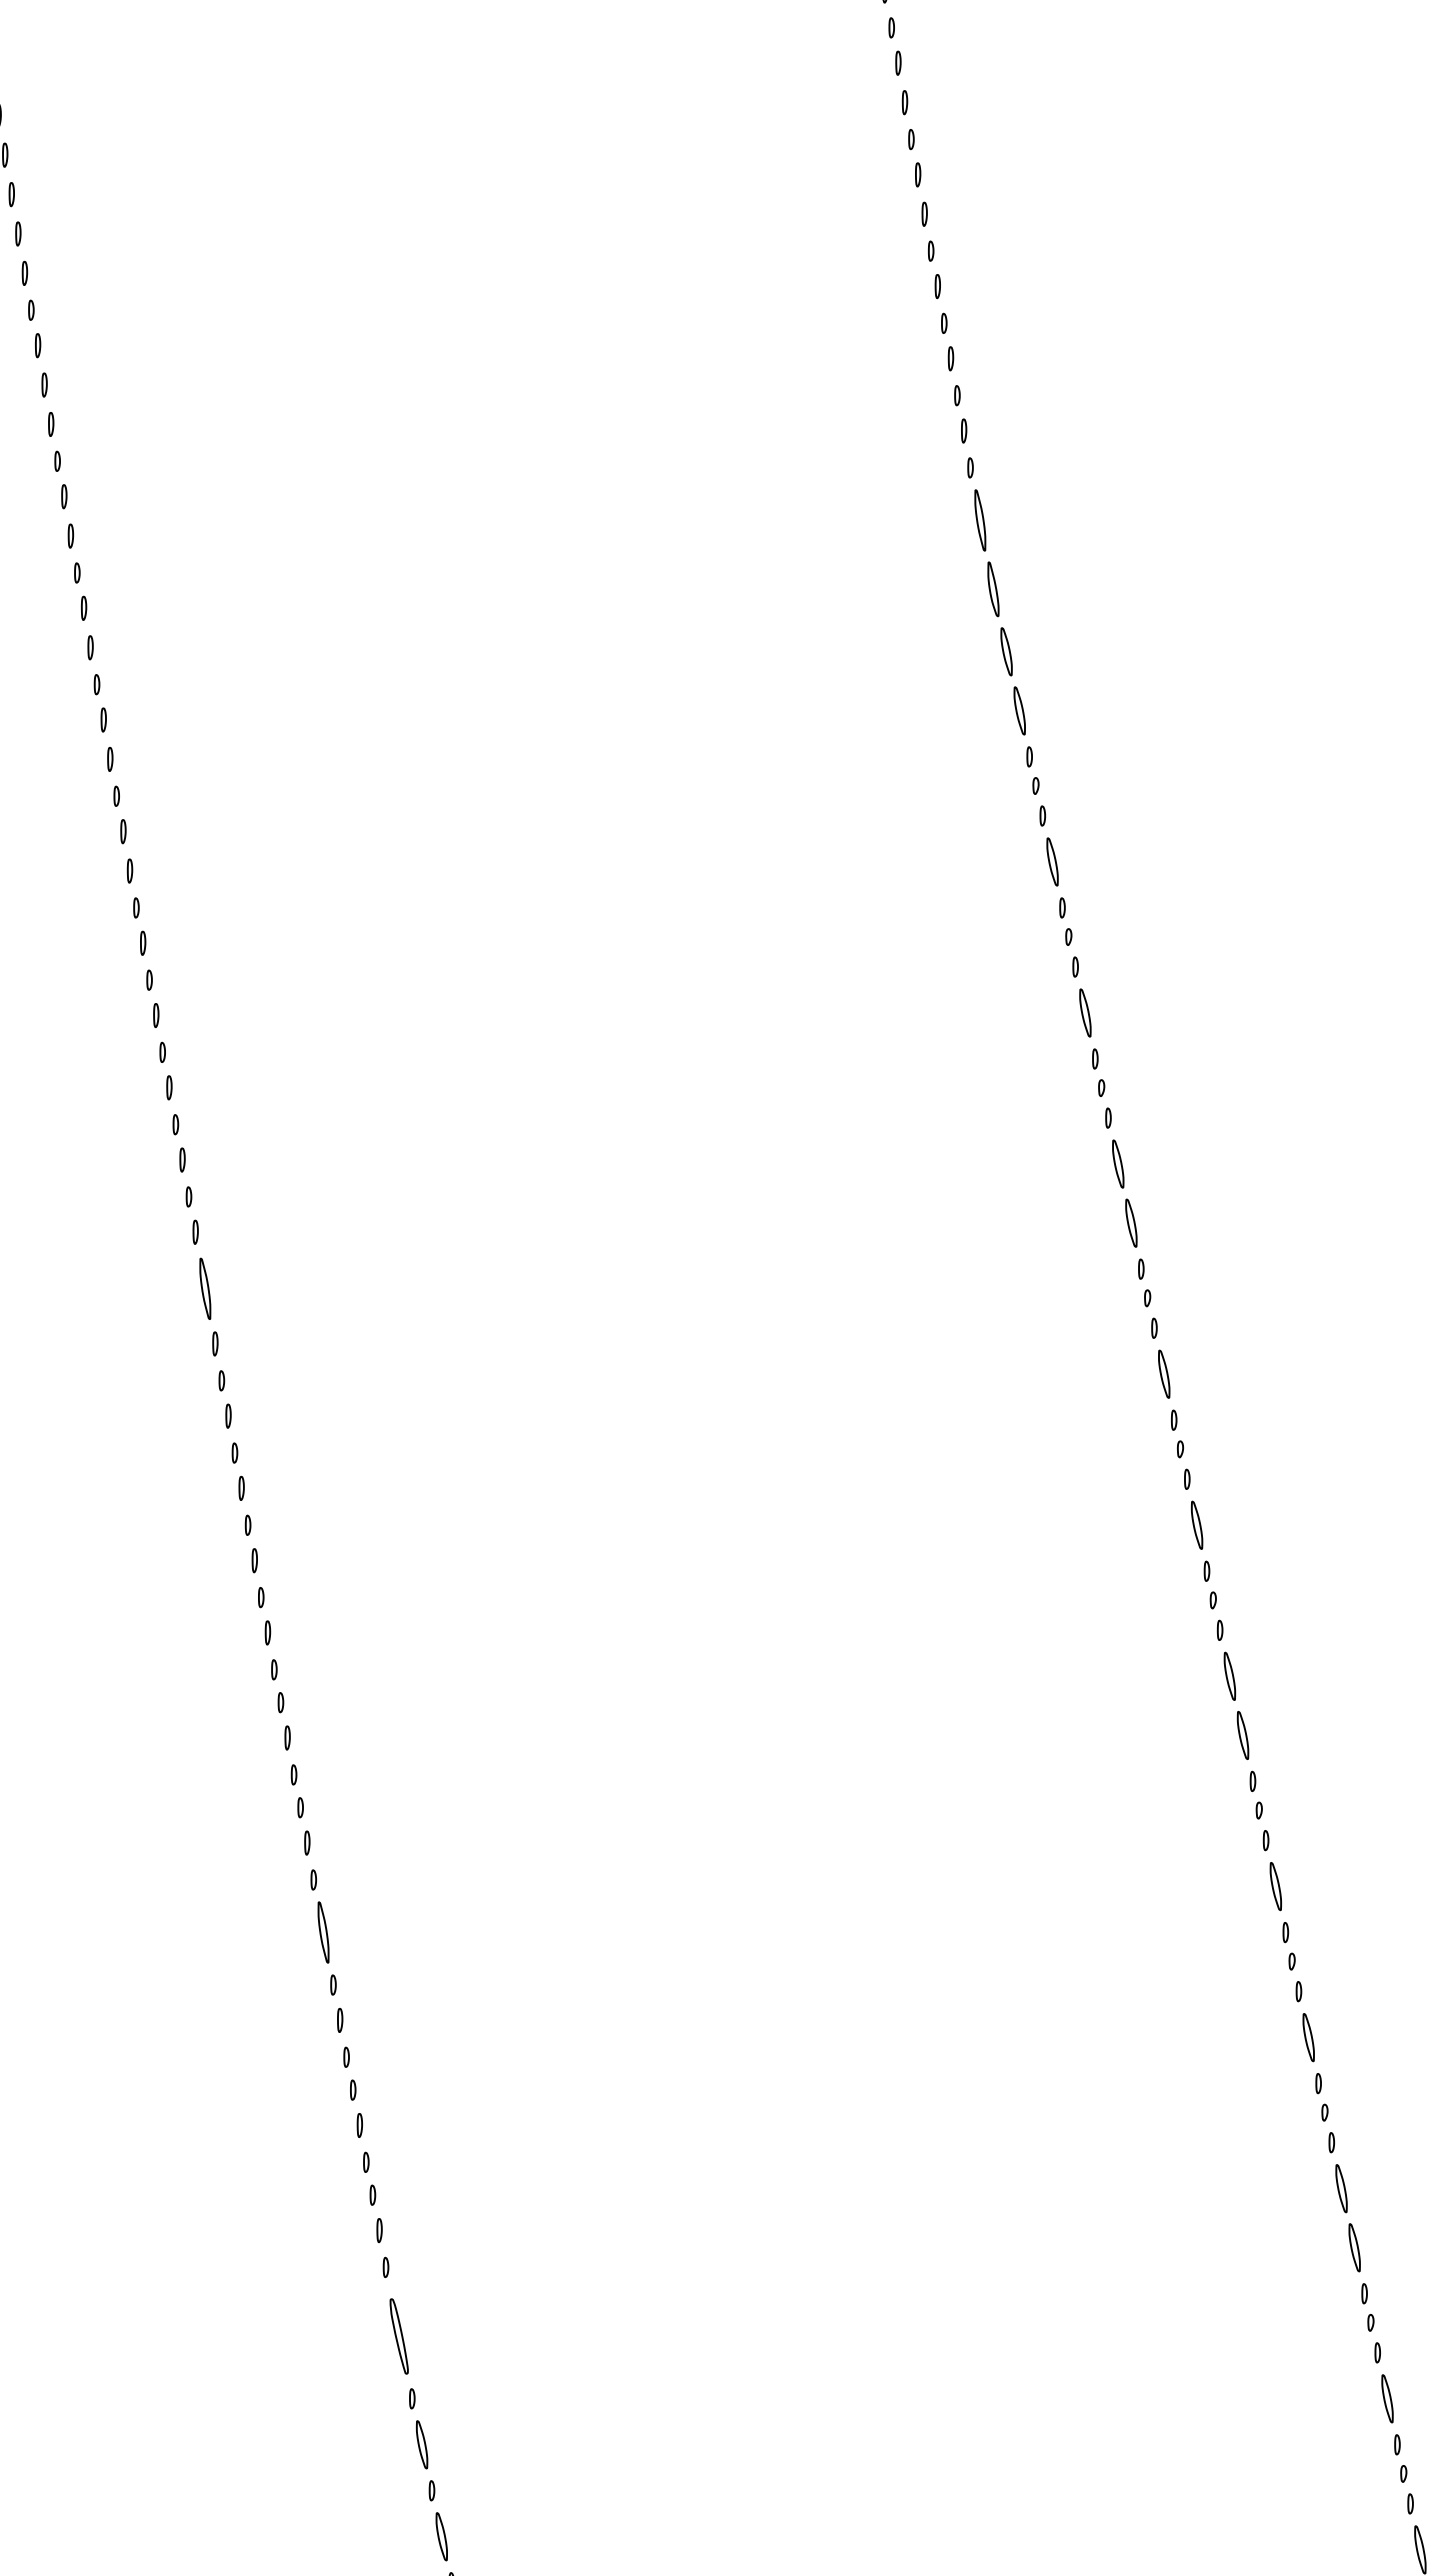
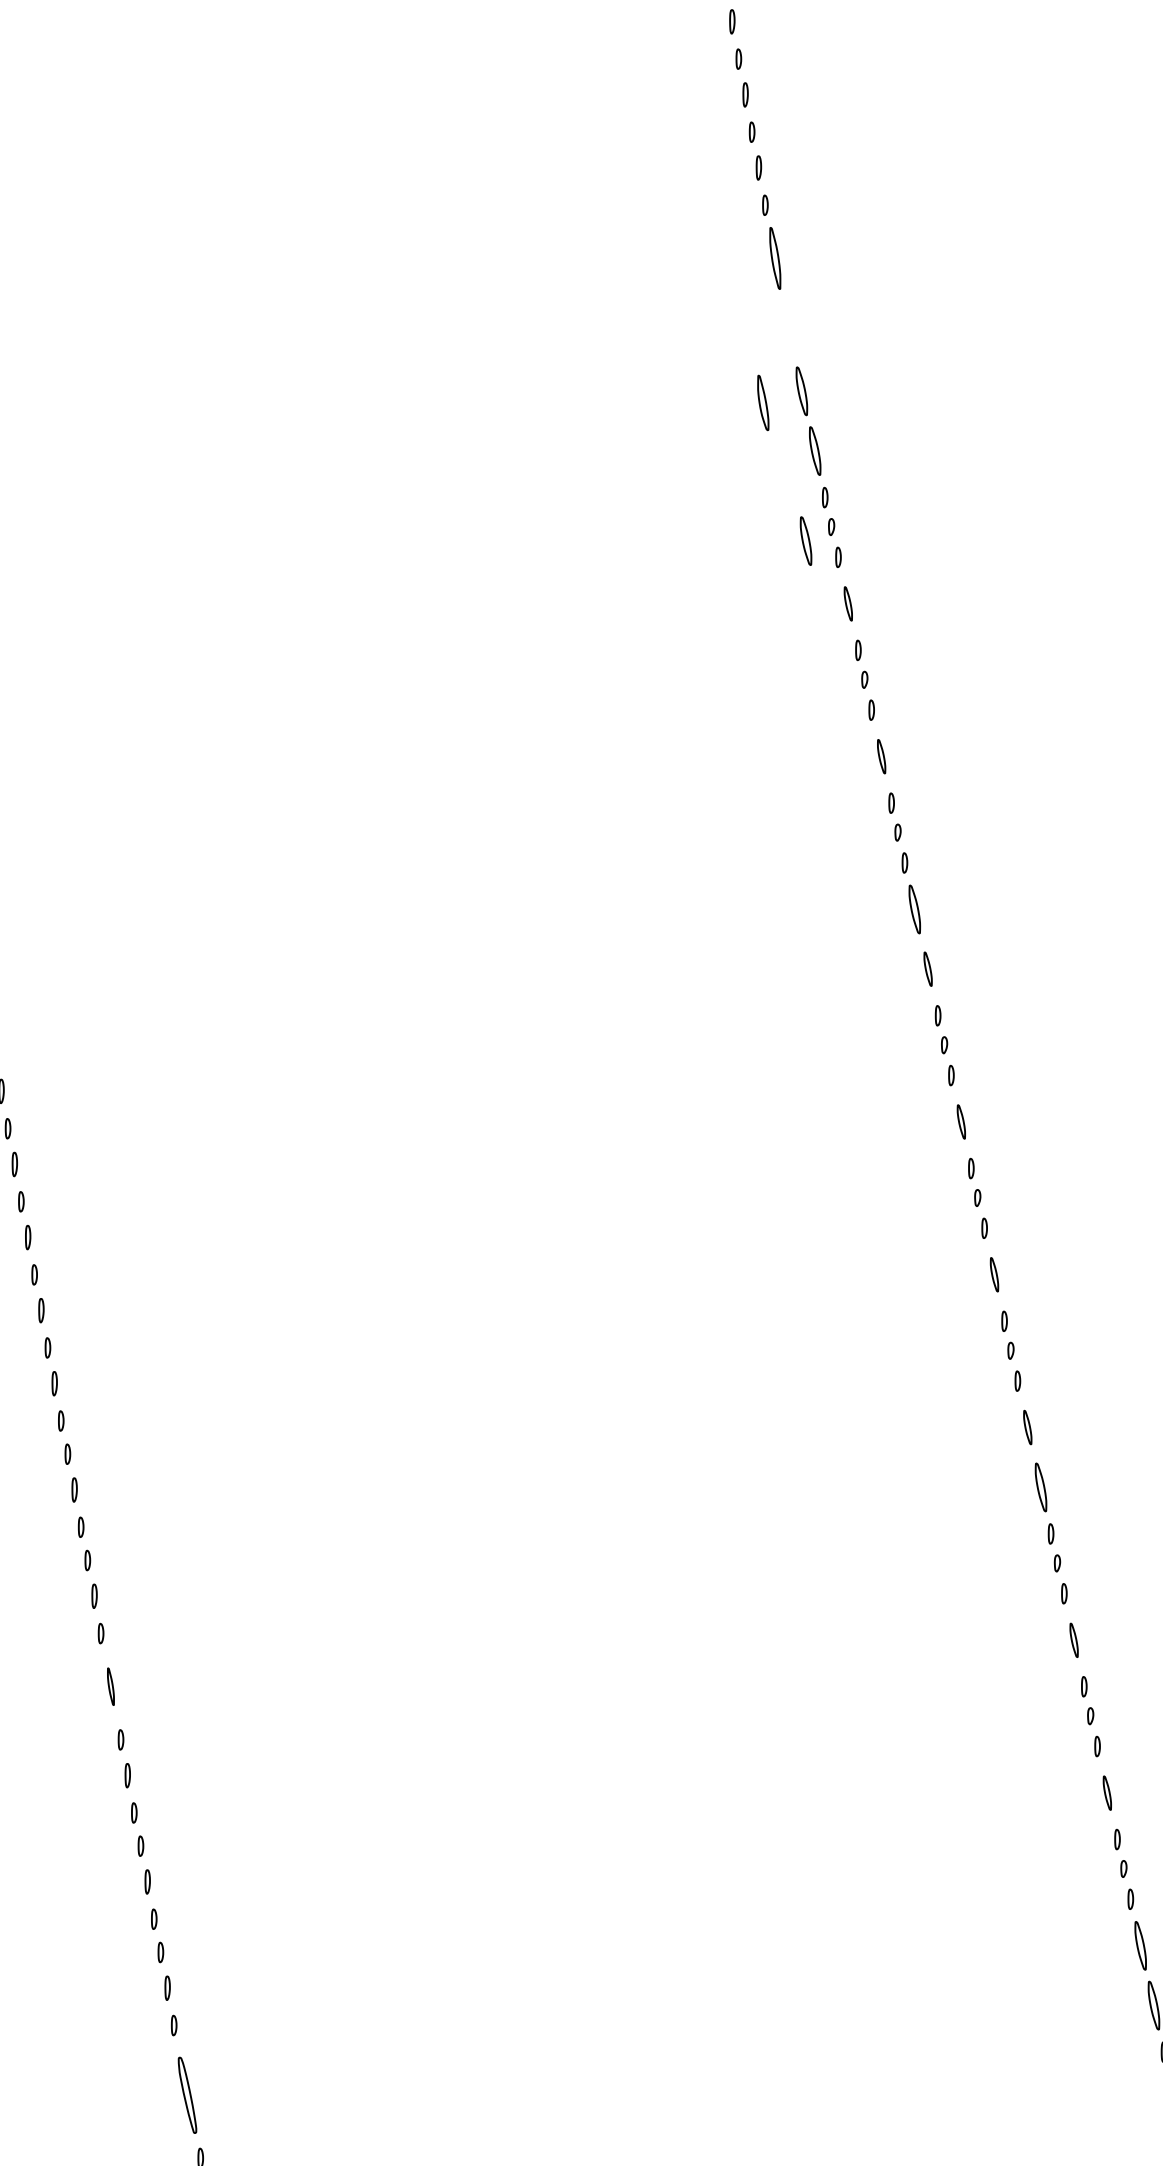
part: (993, 589) -> (763, 403), moved
part: (1010, 799) -> (805, 540), added
part: (1052, 861) -> (848, 603), size x0.7
part: (1085, 1012) -> (881, 756), size x0.7
part: (1131, 1222) -> (928, 968), size x0.7
part: (1164, 1373) -> (961, 1121), size x0.7
part: (1196, 1524) -> (993, 1274), size x0.7
part: (1229, 1675) -> (1027, 1426), size x0.7
part: (1275, 1886) -> (1073, 1640), size x0.7
part: (323, 1932) -> (110, 1686), size x0.6
part: (1308, 2037) -> (1107, 1792), size x0.7

